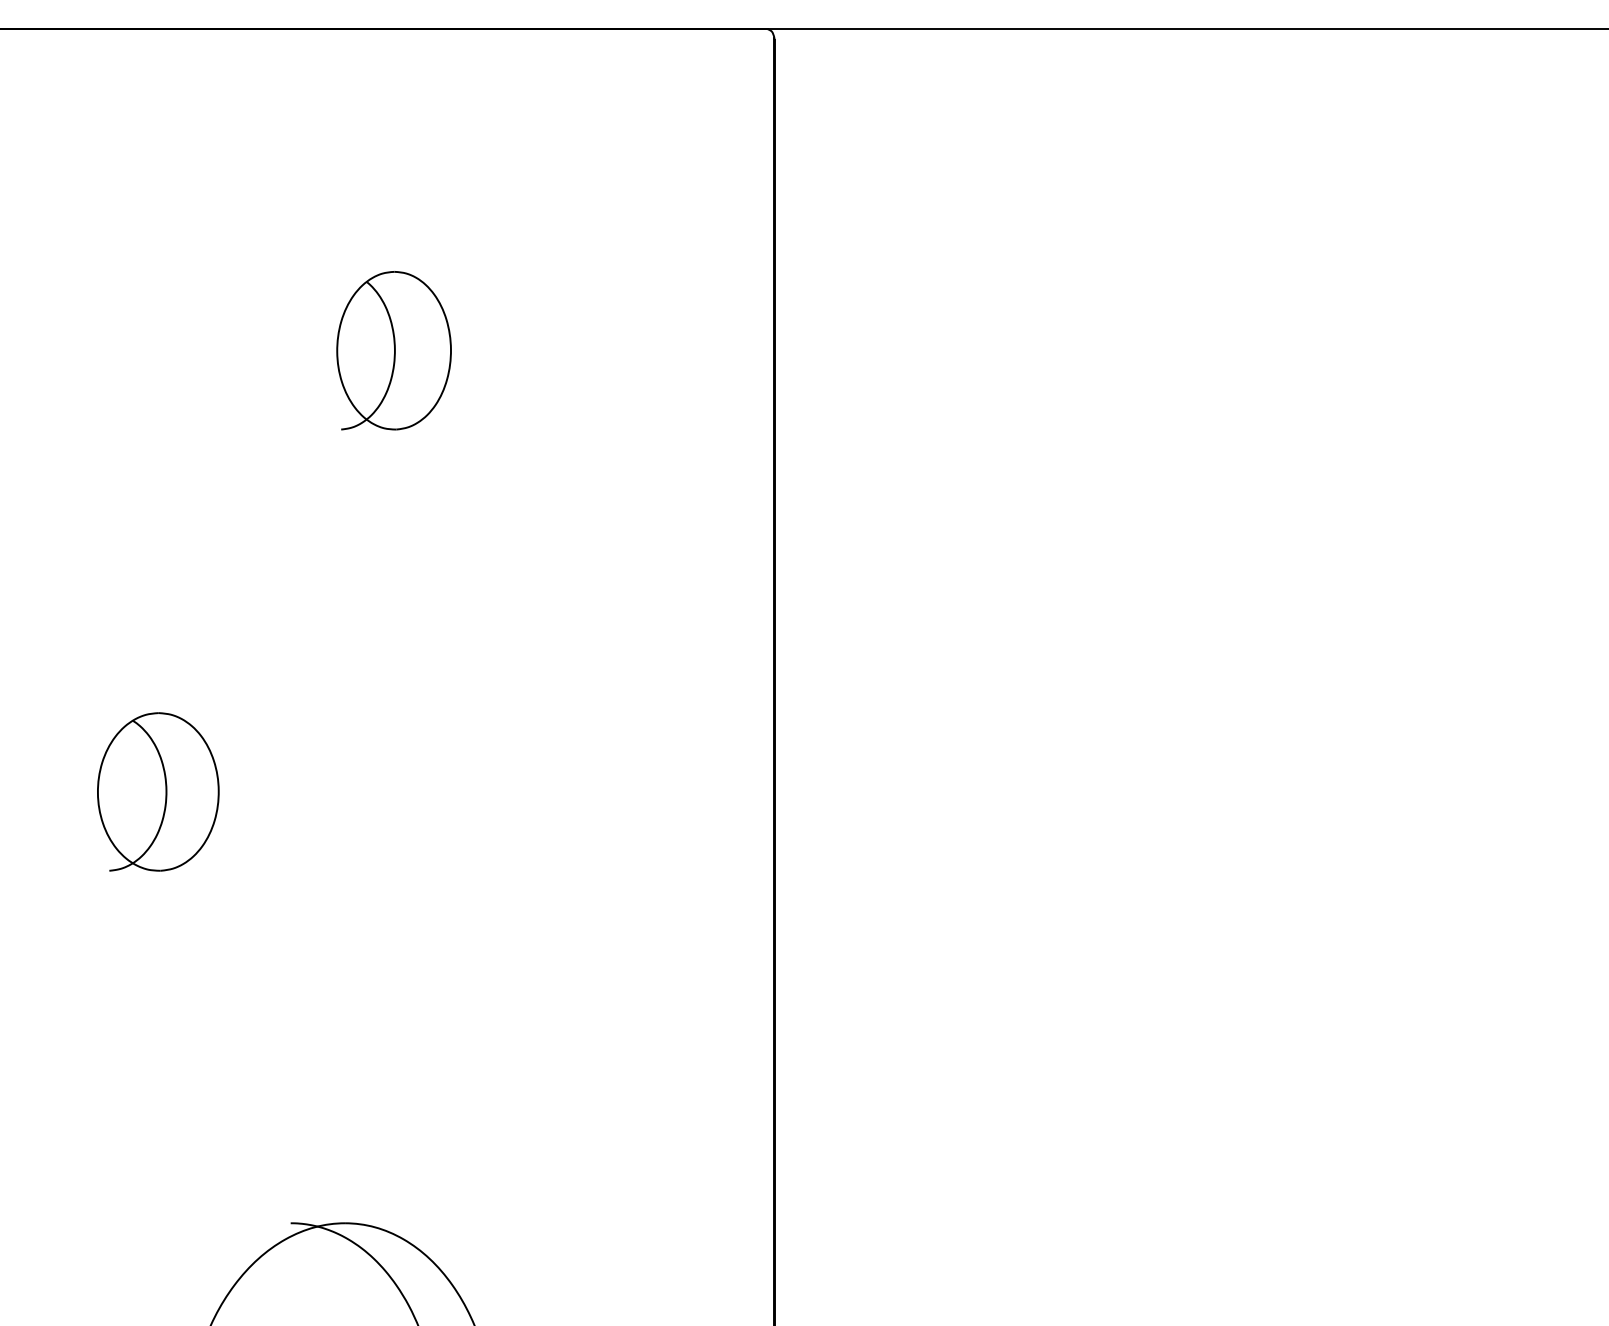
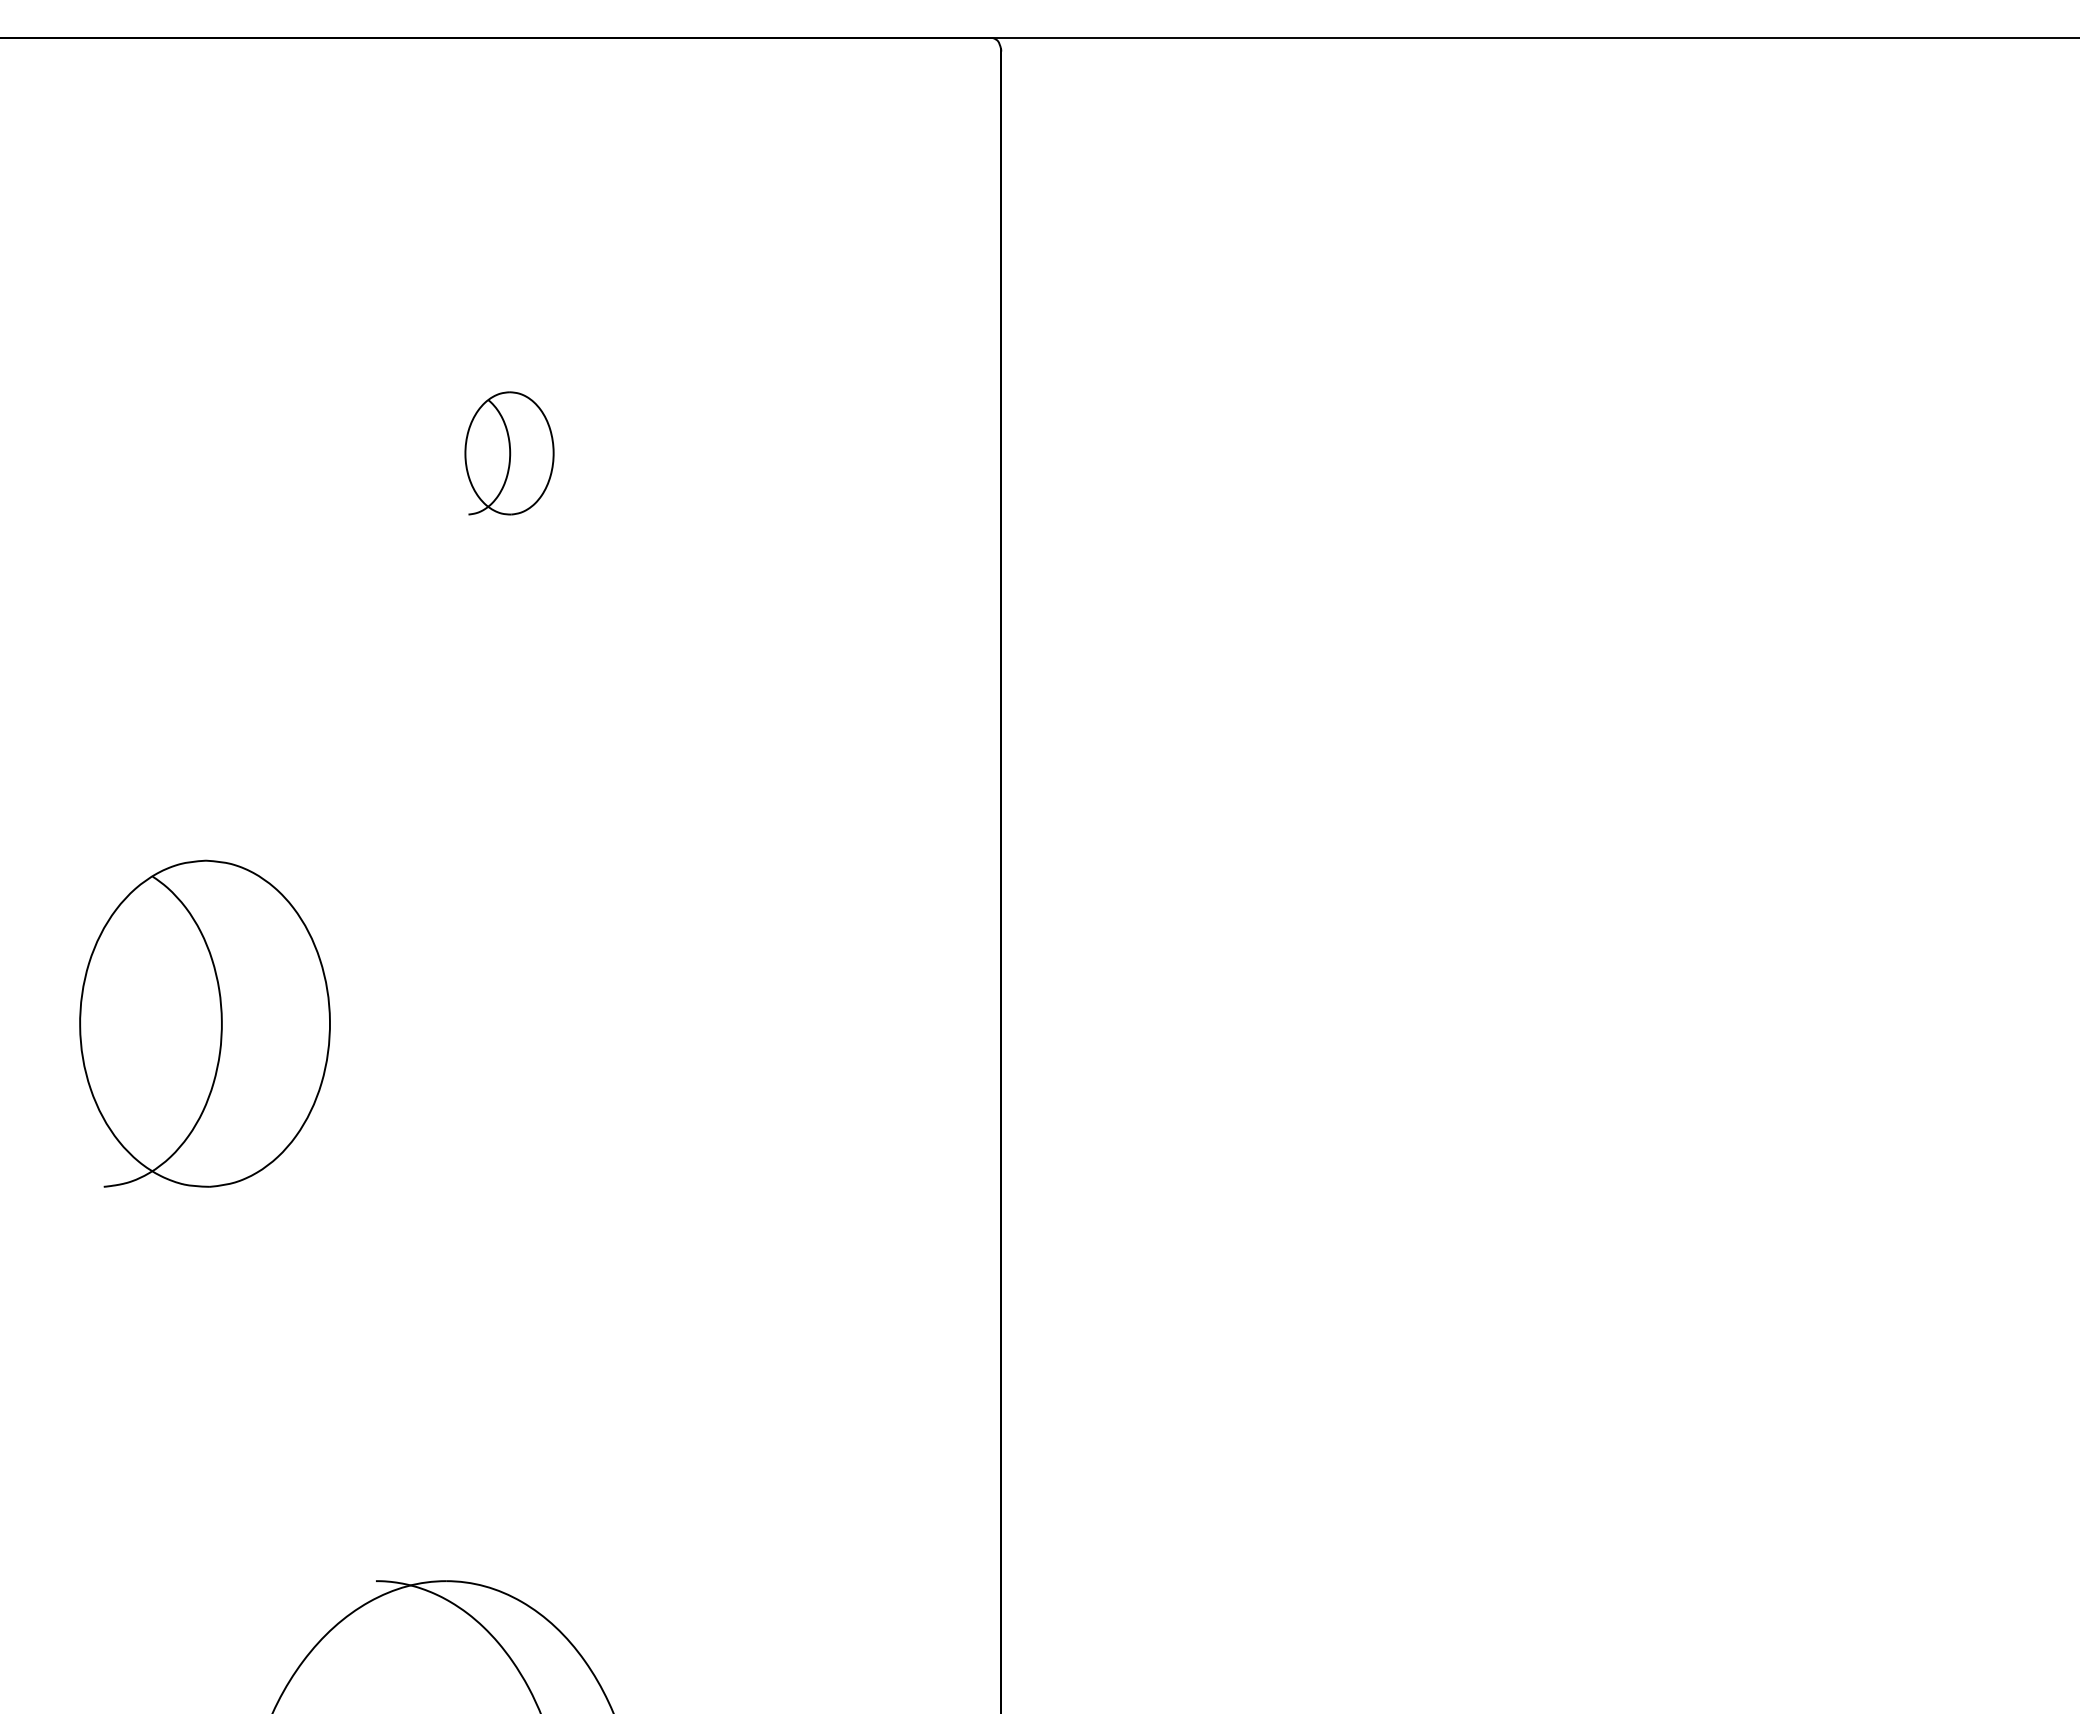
part: (394, 350) -> (509, 453), size x0.6
part: (158, 791) -> (204, 1023), size x1.6

